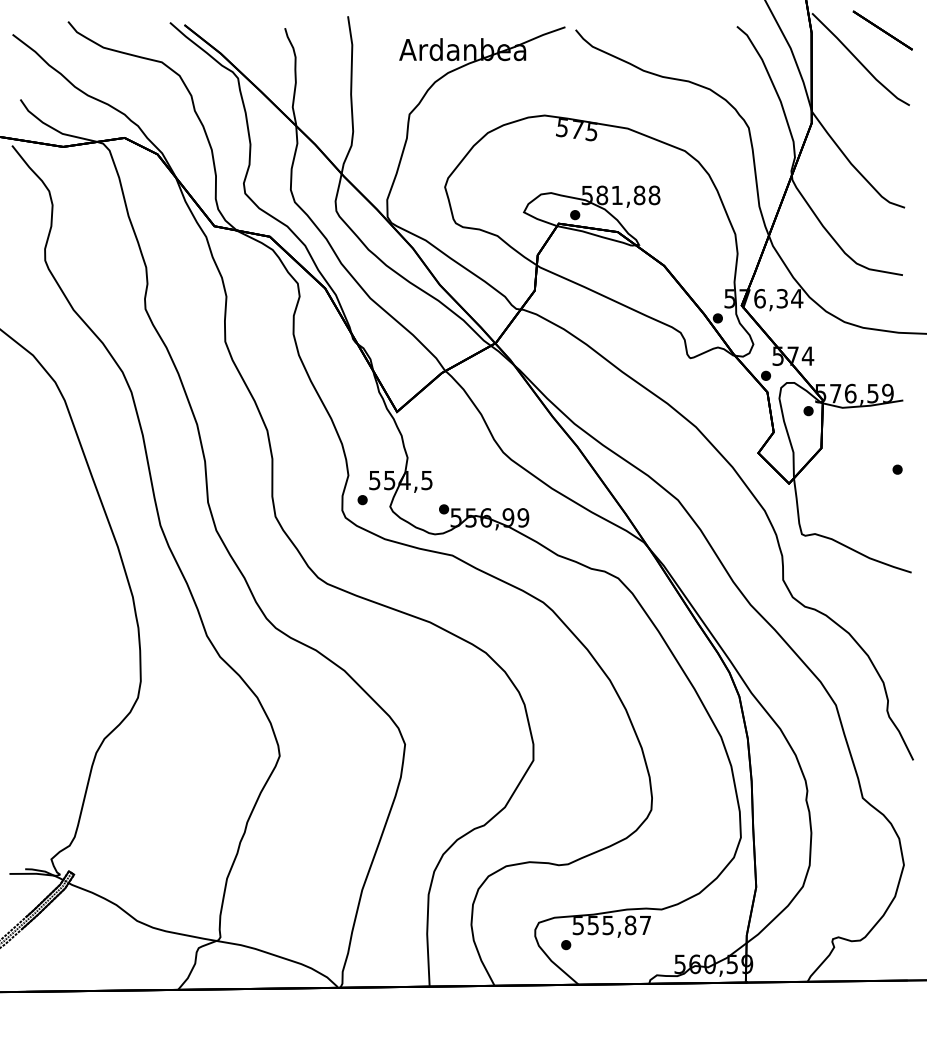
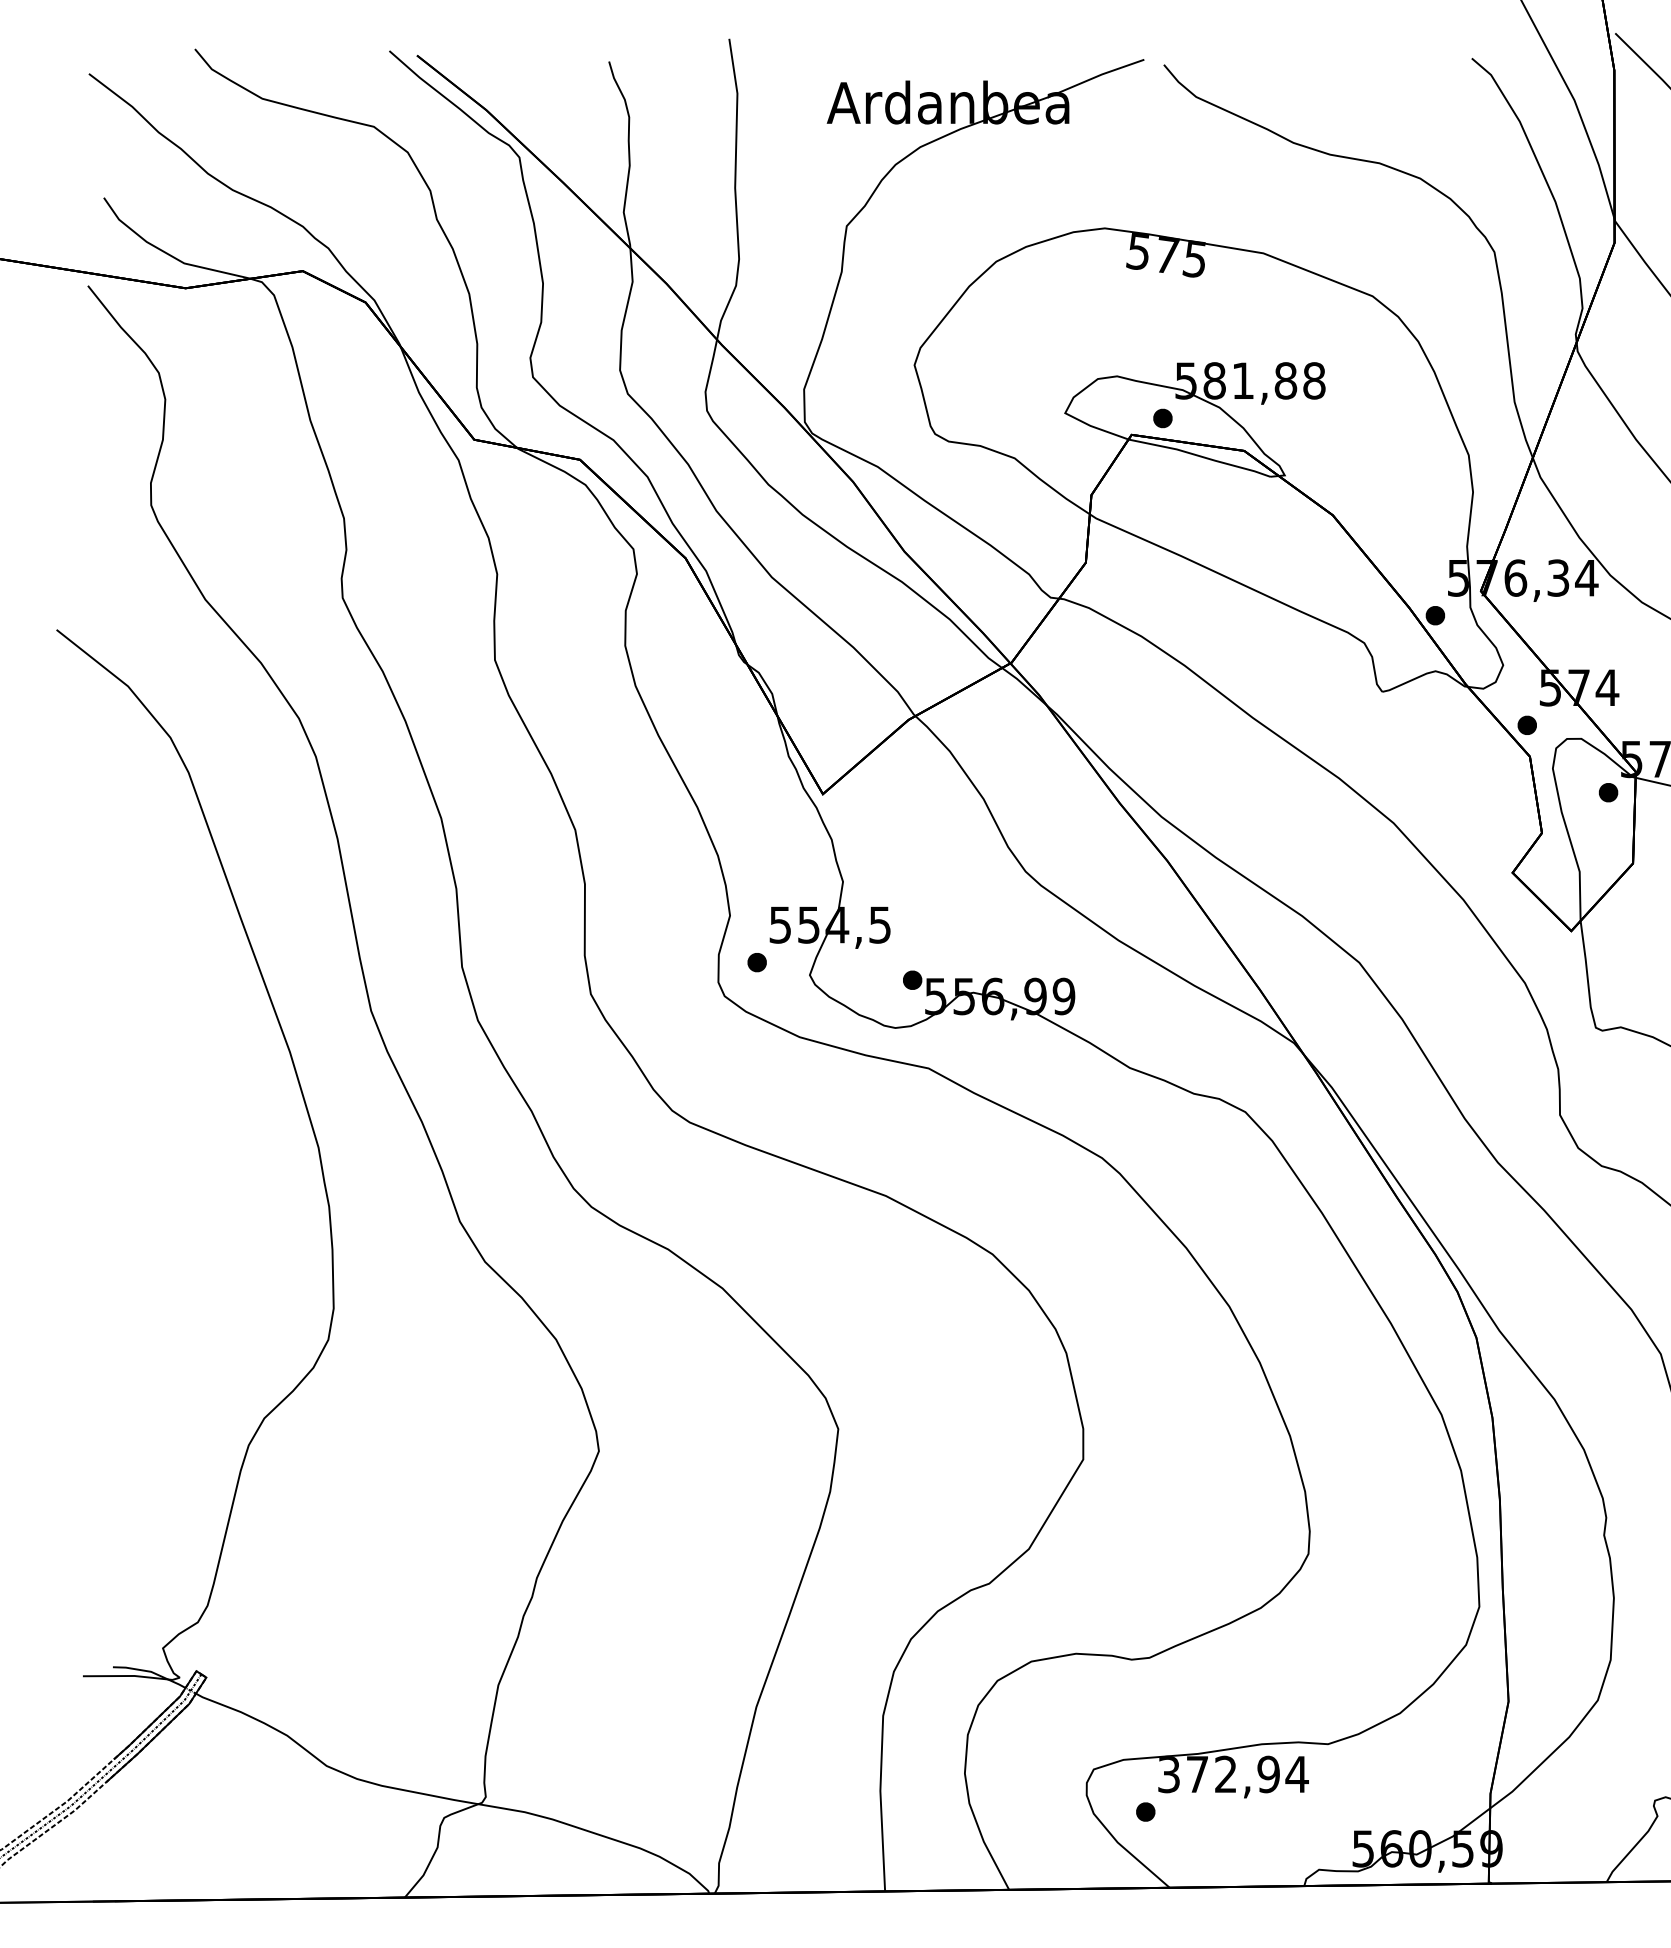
text: (612, 925) -> (1234, 1774), 555,87 -> 372,94

